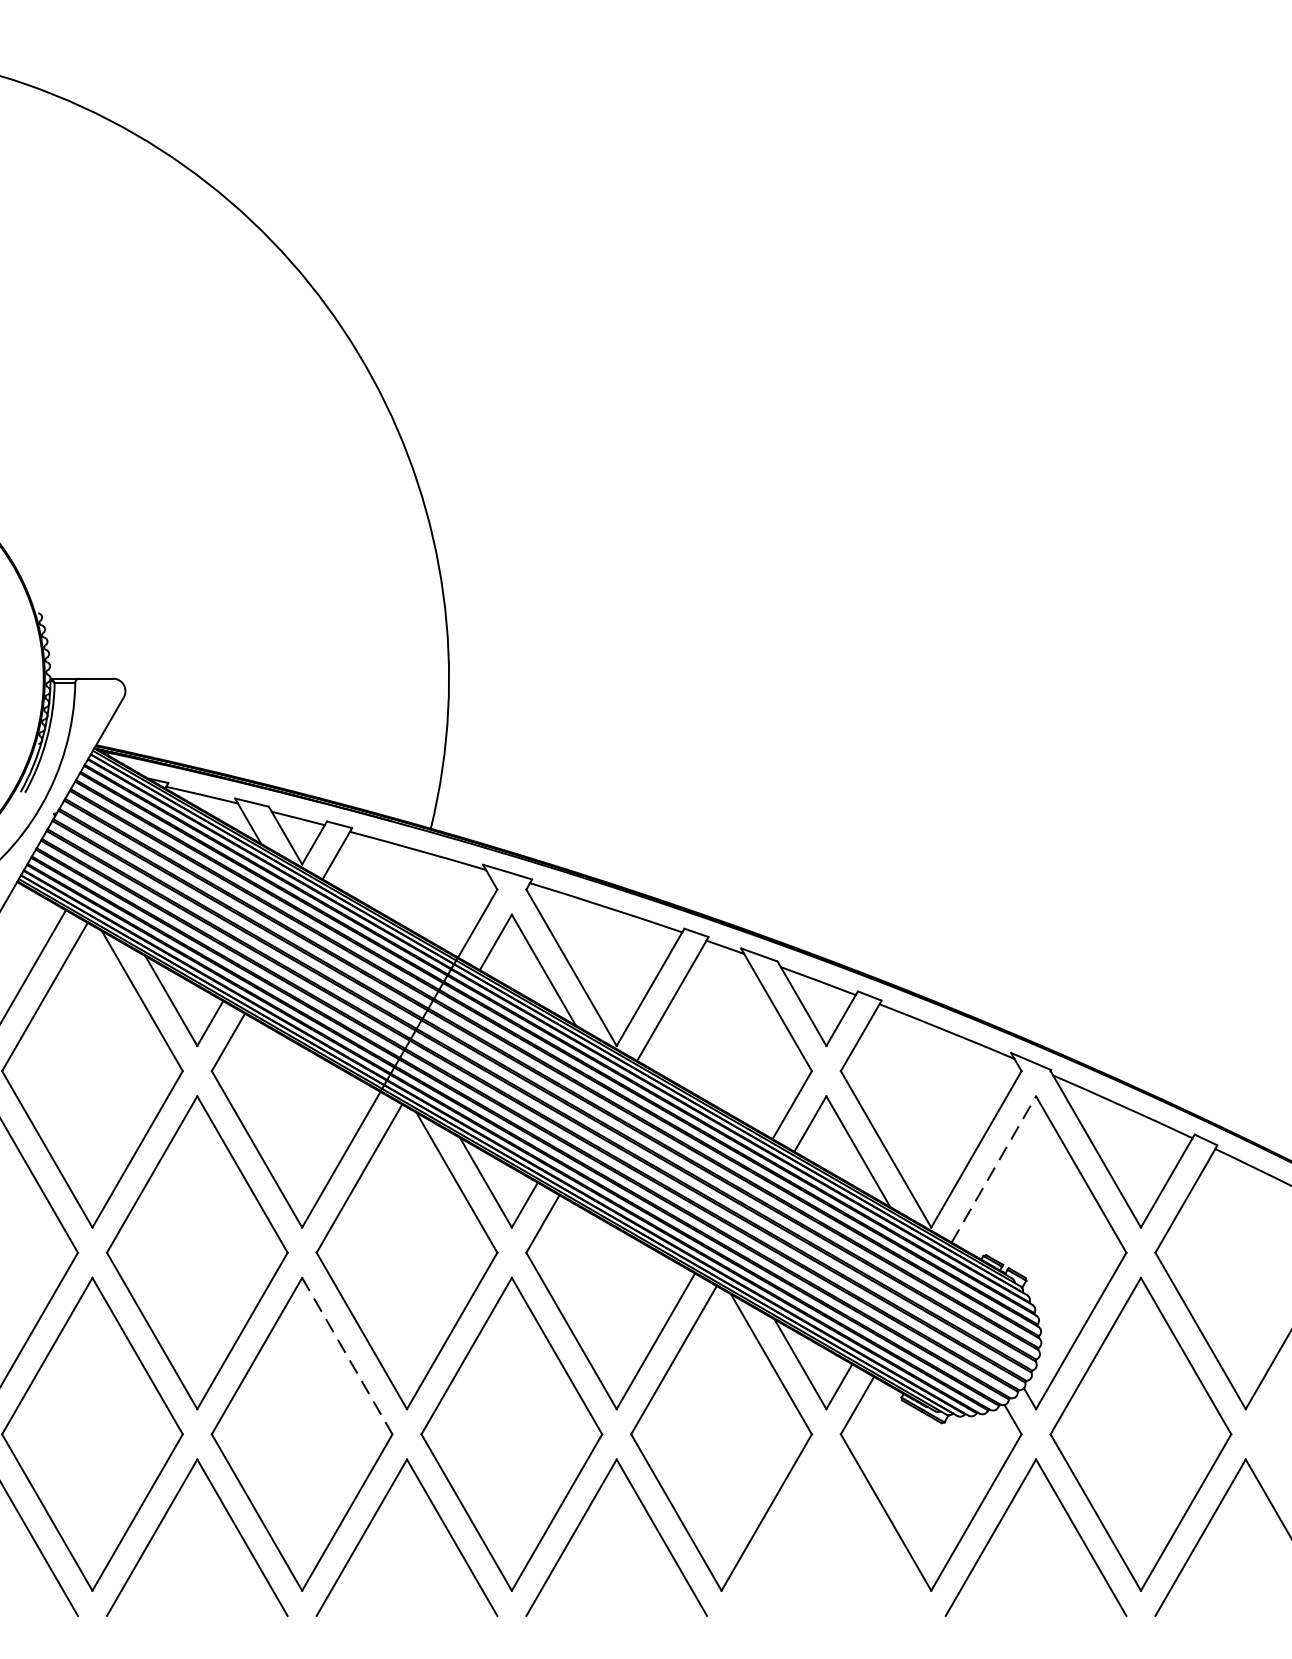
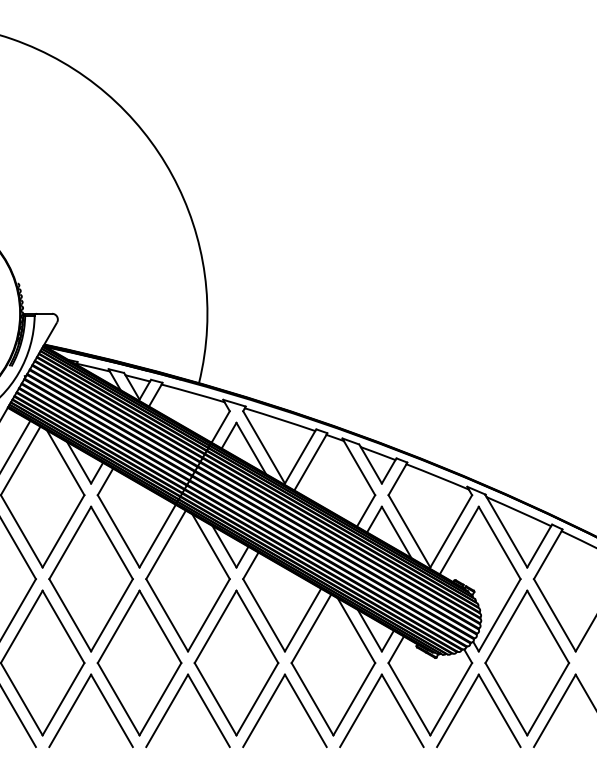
line: (994, 1169) -> (459, 540), dashed -> solid
line: (347, 1355) -> (160, 626), dashed -> solid
part: (797, 1515) -> (368, 700), added

